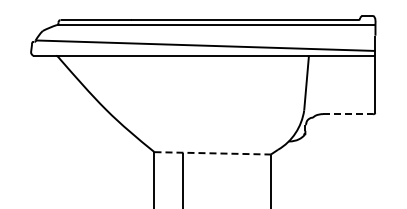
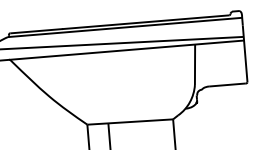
line: (348, 114) -> (227, 85), dashed -> solid
line: (213, 153) -> (130, 122), dashed -> solid

